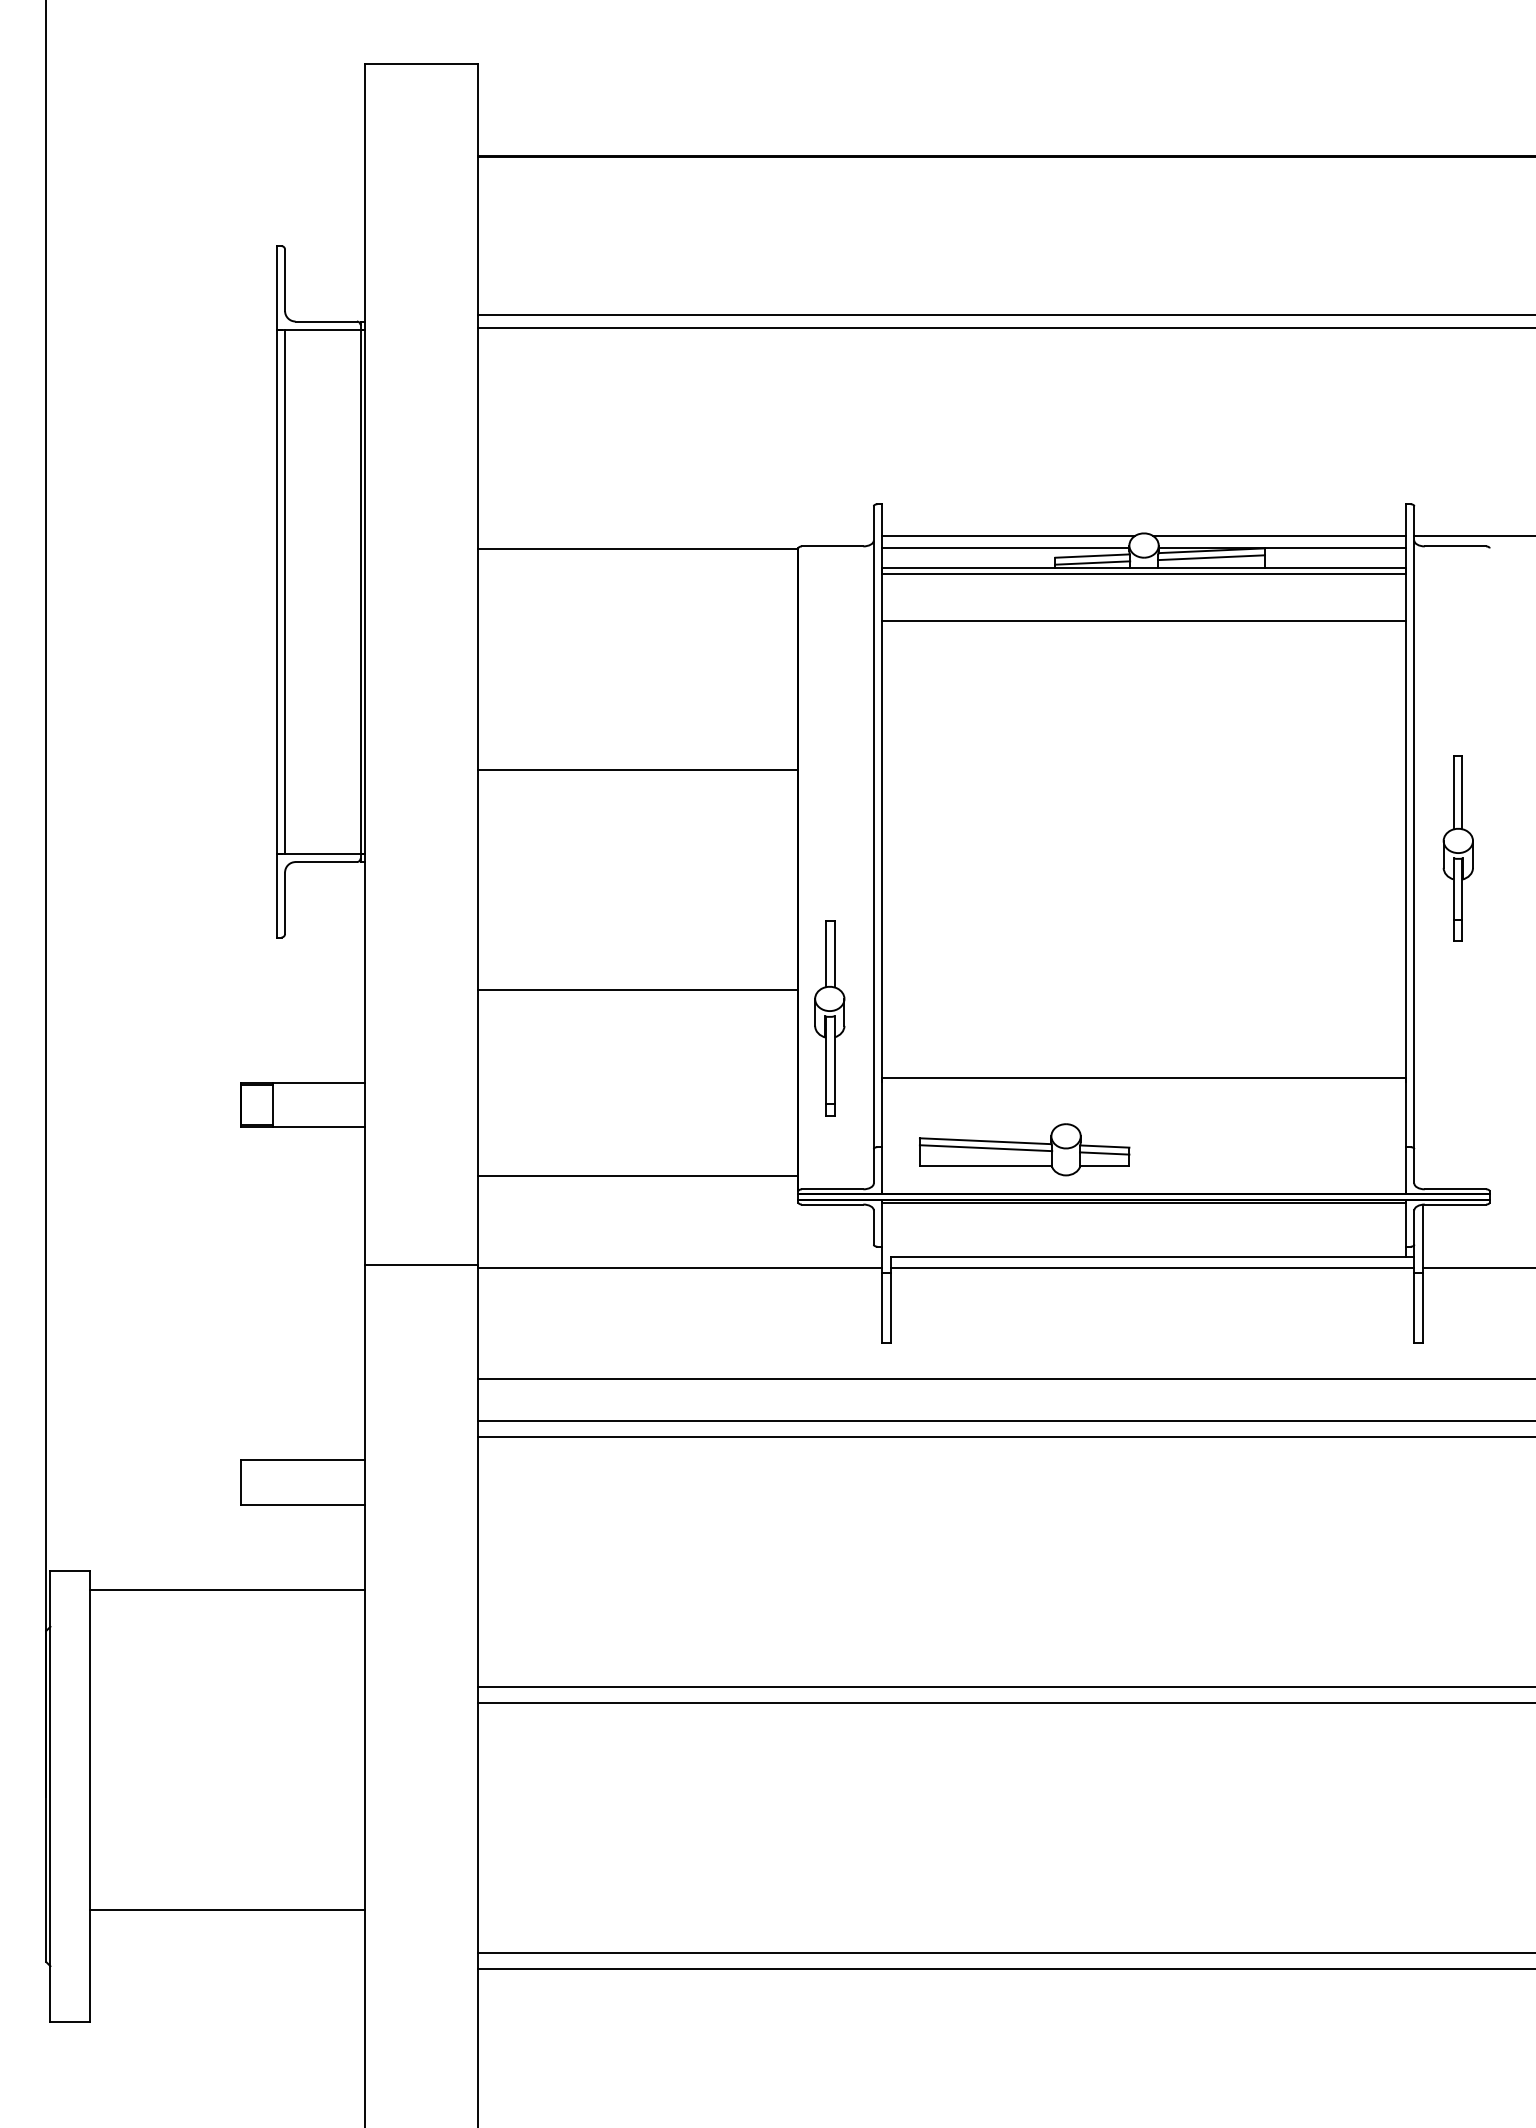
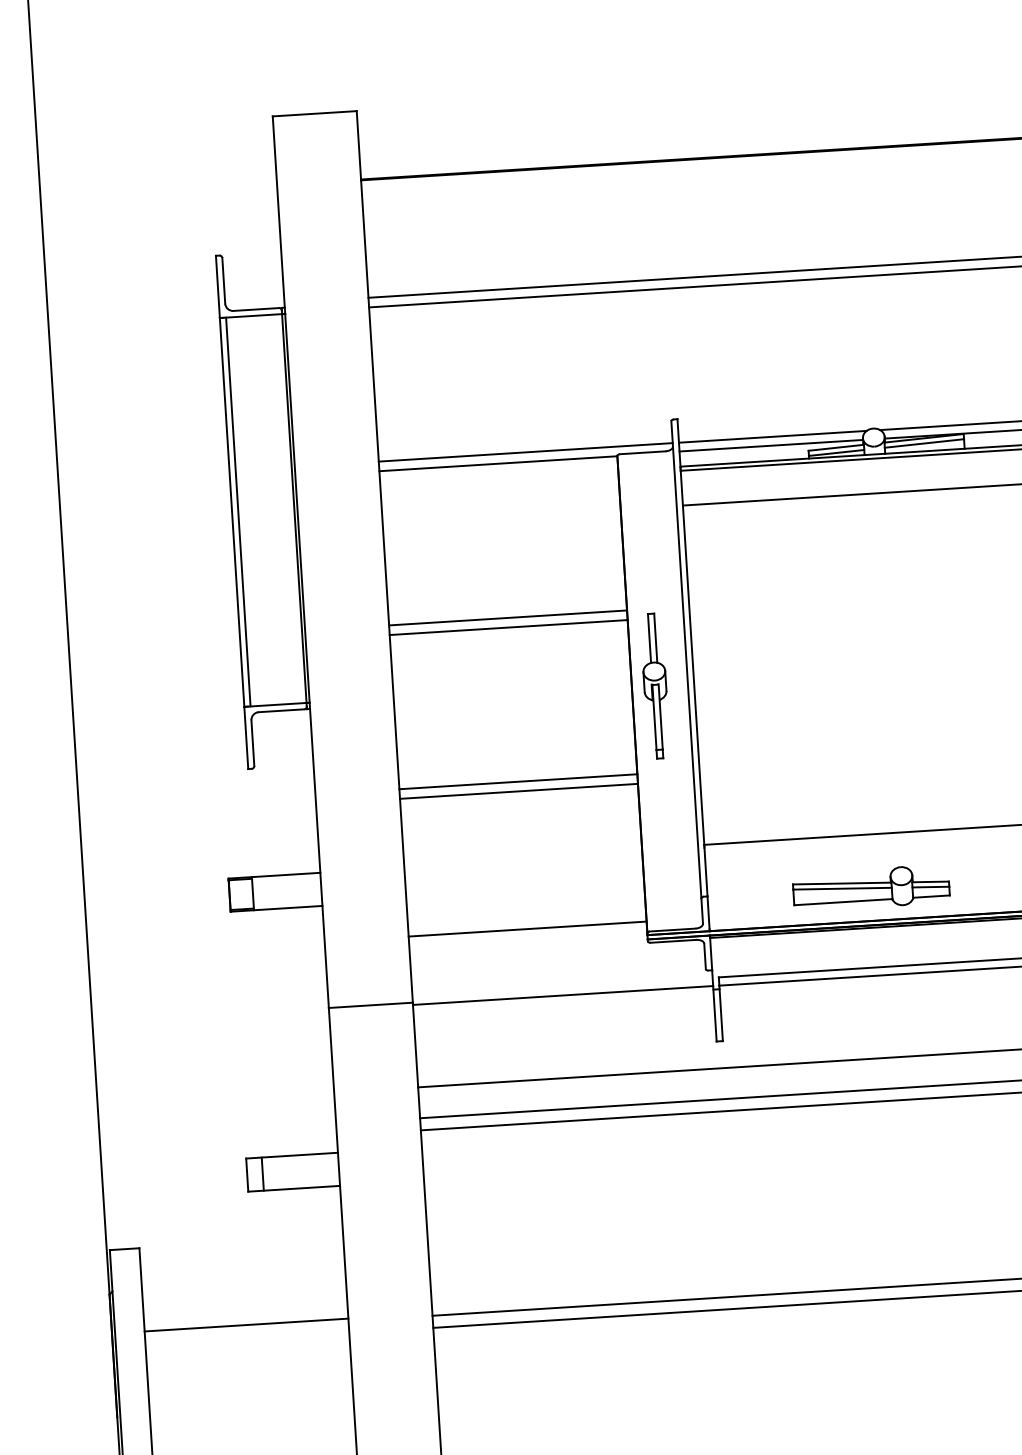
line: (675, 535) -> (525, 452), added
line: (637, 756) -> (507, 617), added
line: (637, 977) -> (517, 781), added
part: (829, 1018) -> (655, 686), moved
part: (1024, 1149) -> (871, 887), moved
line: (262, 1481) -> (263, 1173), added
line: (227, 1590) -> (246, 1325), moved

